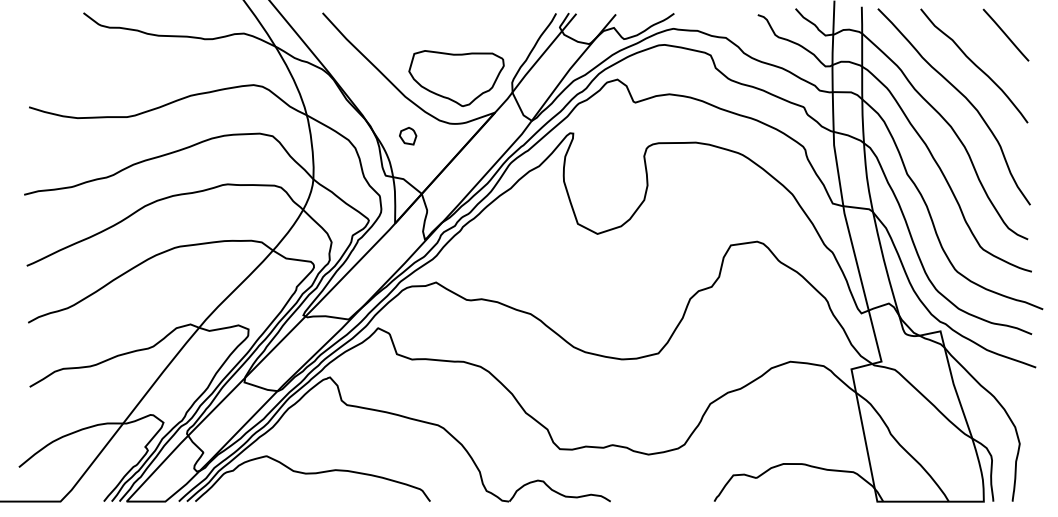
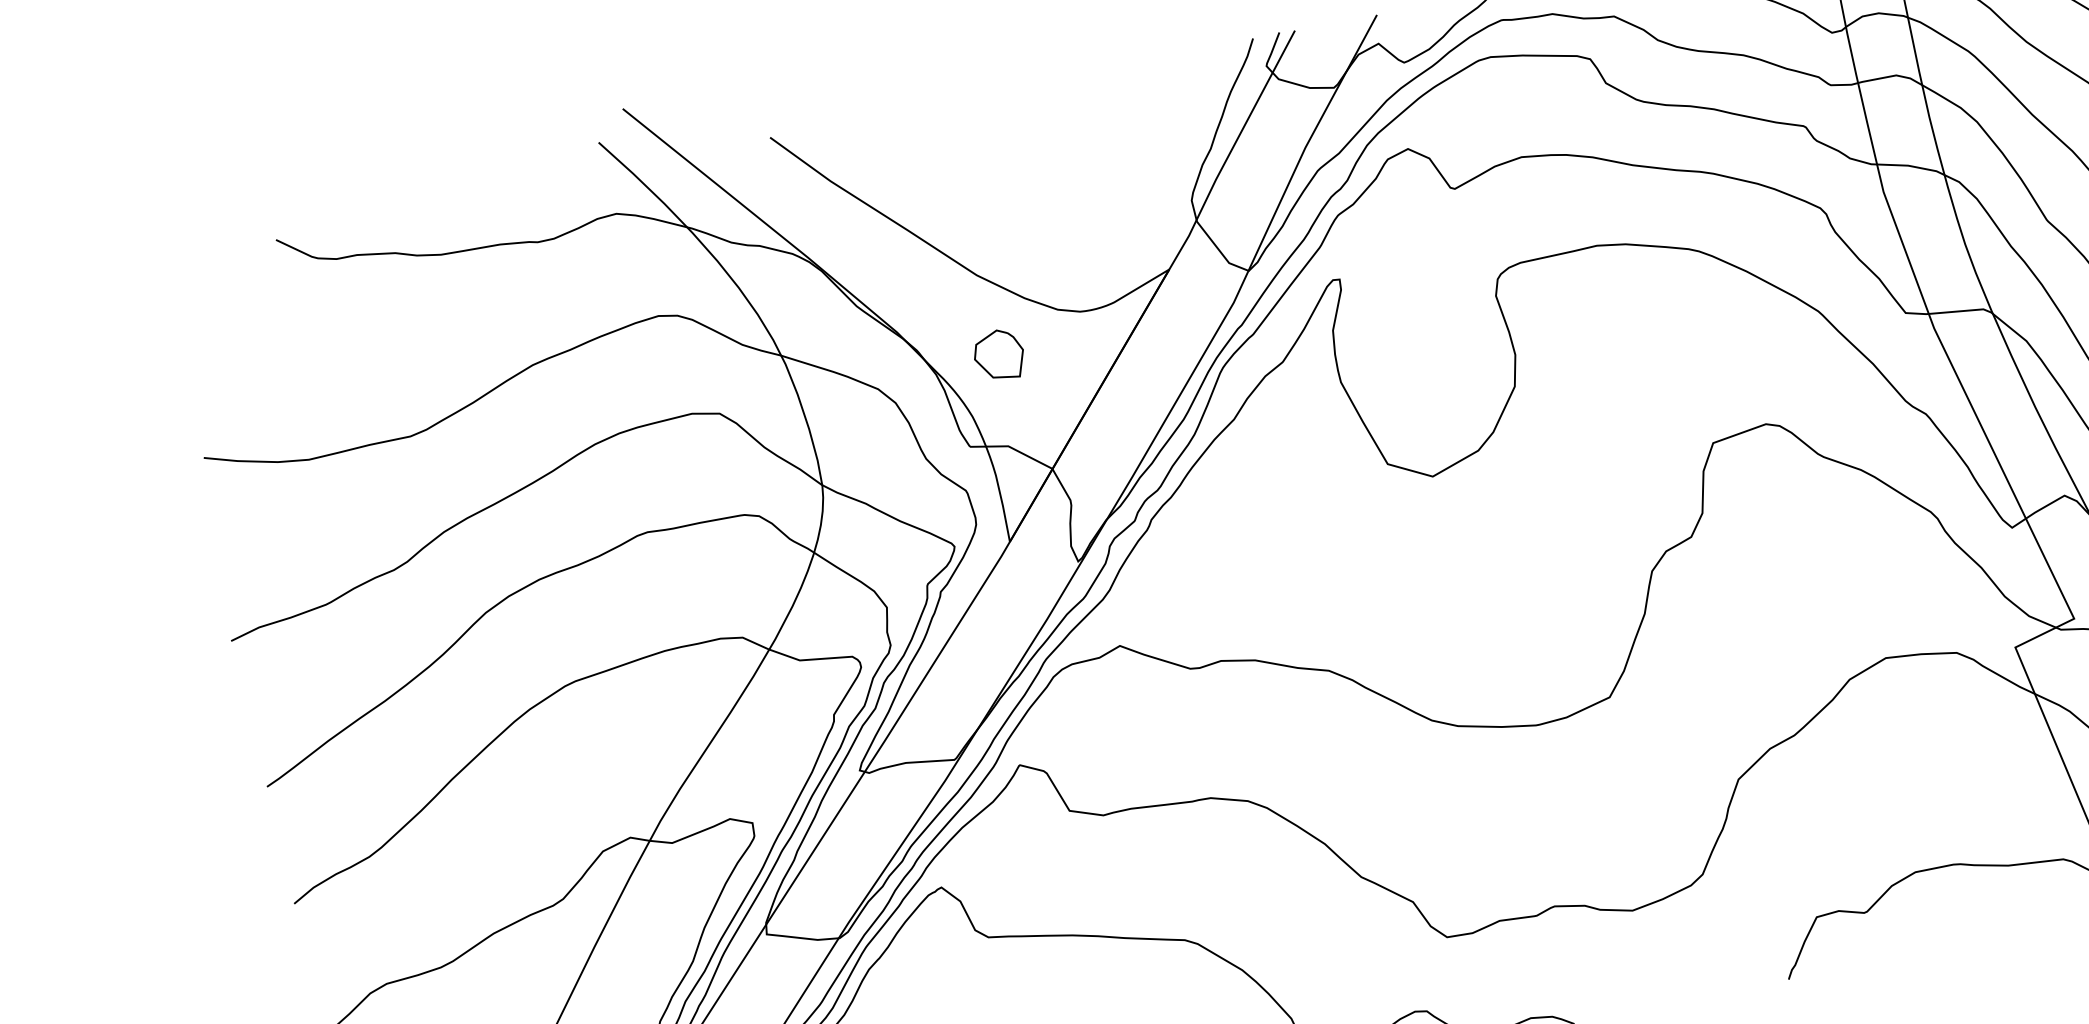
part: (456, 78) -> (1074, 215), removed
part: (408, 136) -> (1000, 356), size x1.4

